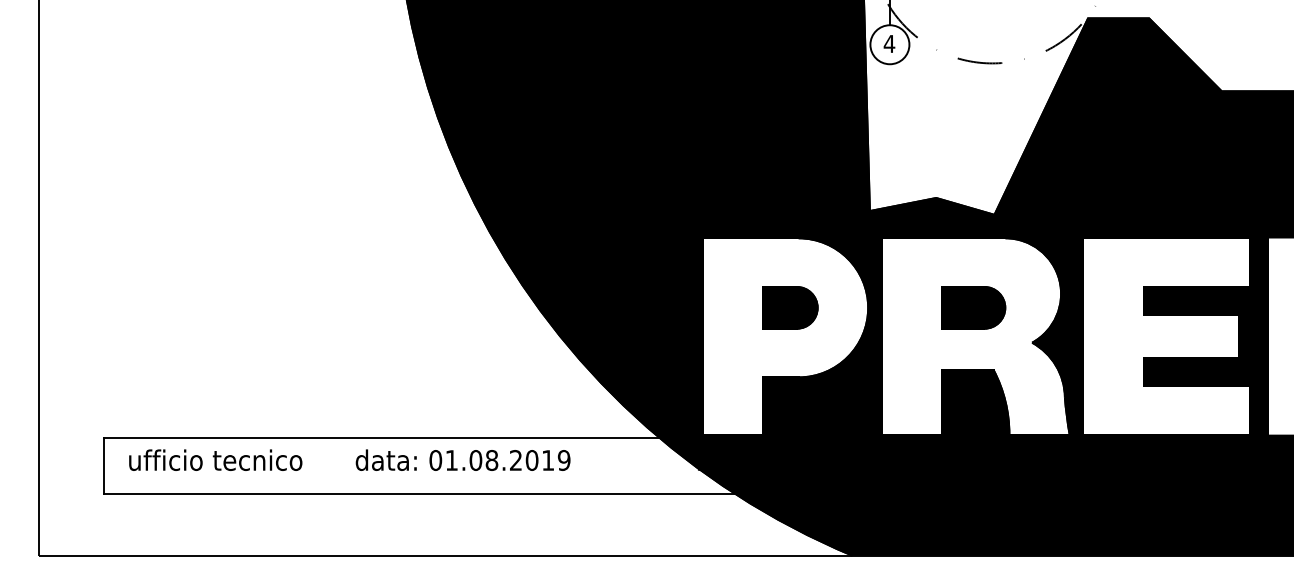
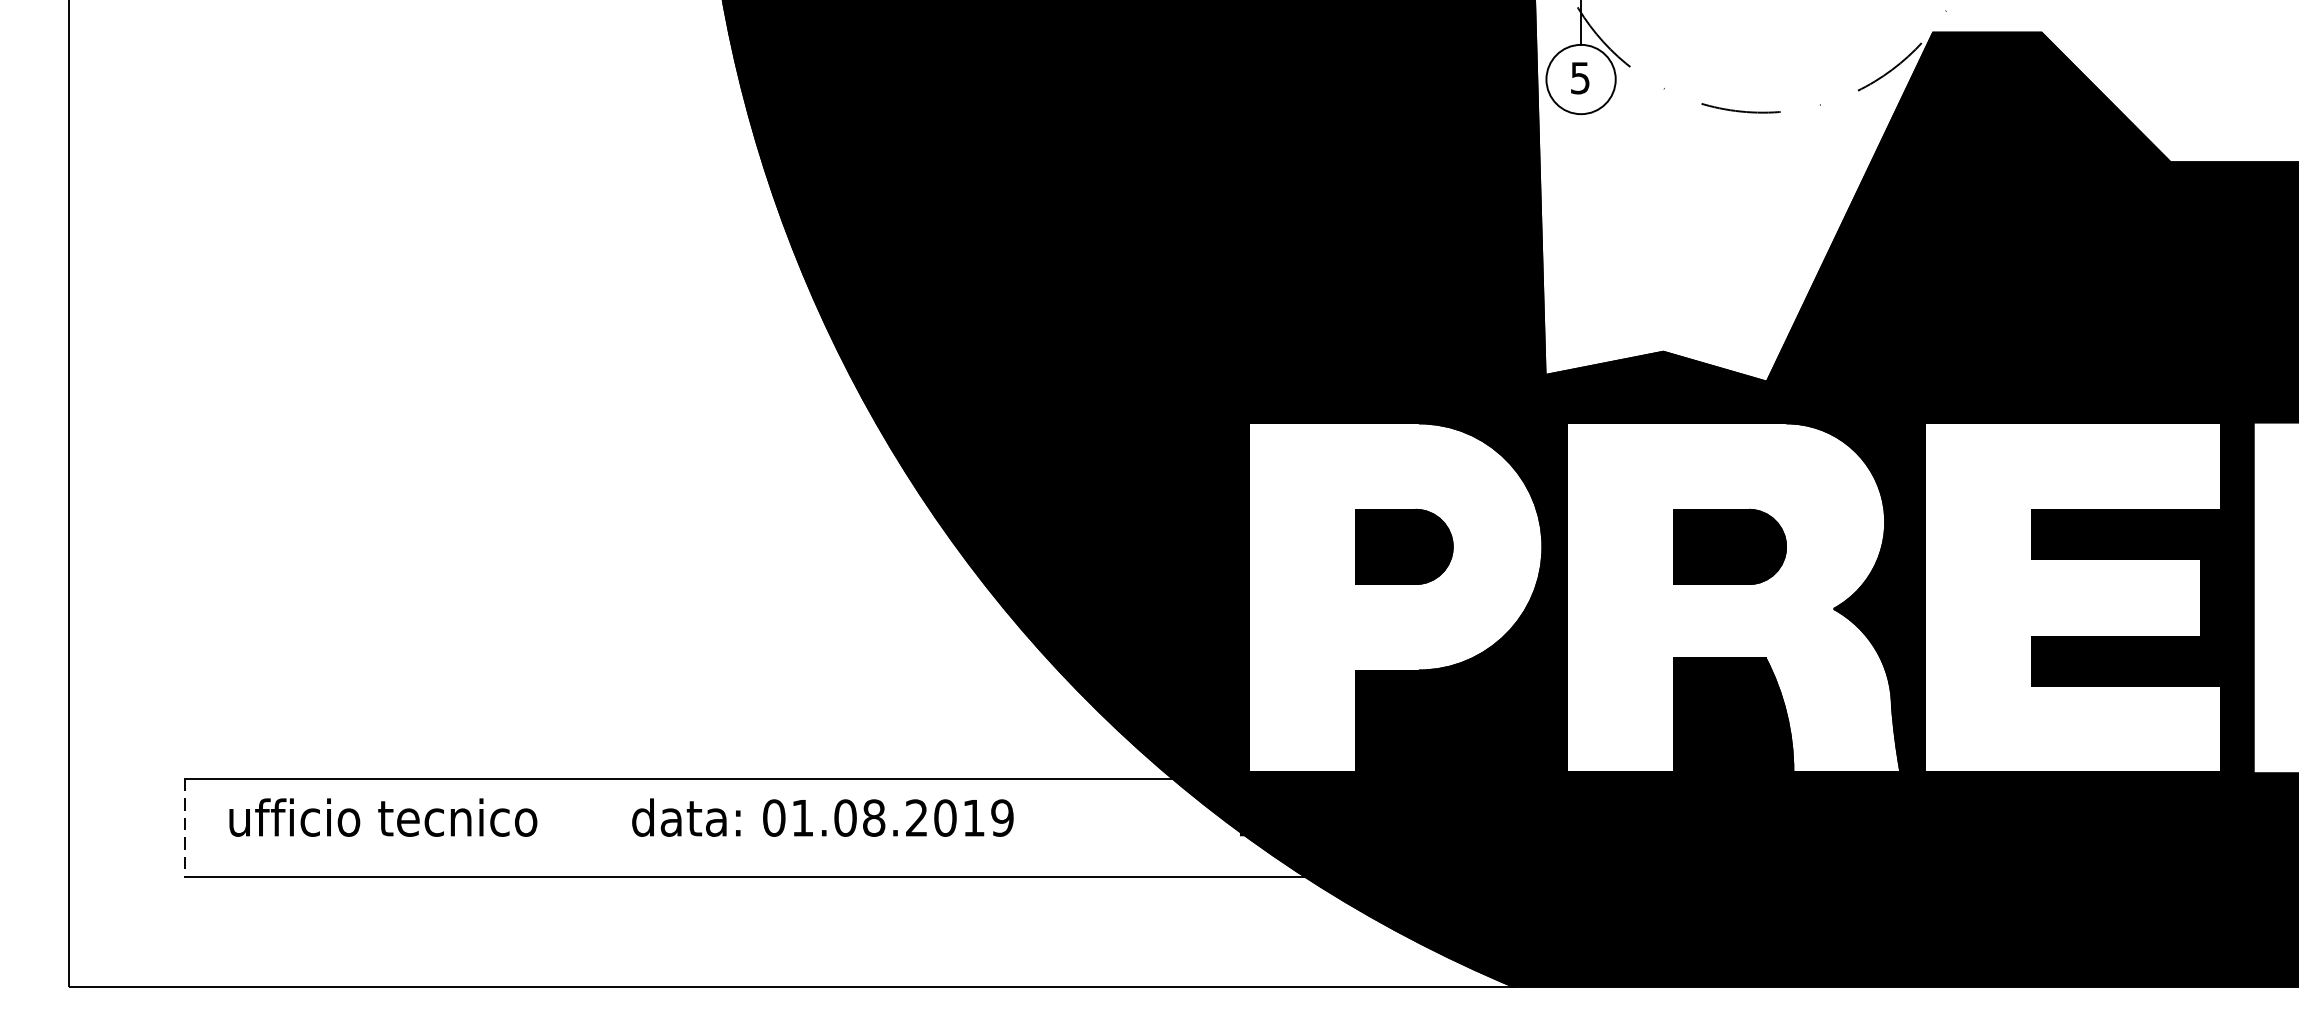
text: (889, 44) -> (1580, 79), 4 -> 5
line: (104, 465) -> (185, 827), solid -> dashed

